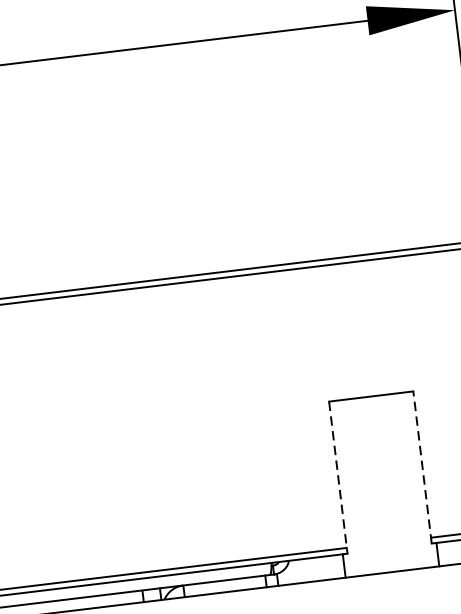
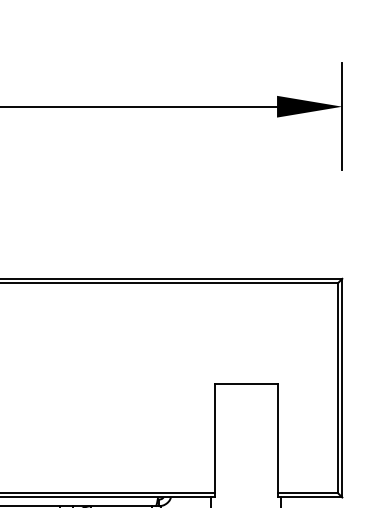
line: (422, 467) -> (277, 440), dashed -> solid
line: (337, 477) -> (214, 440), dashed -> solid

